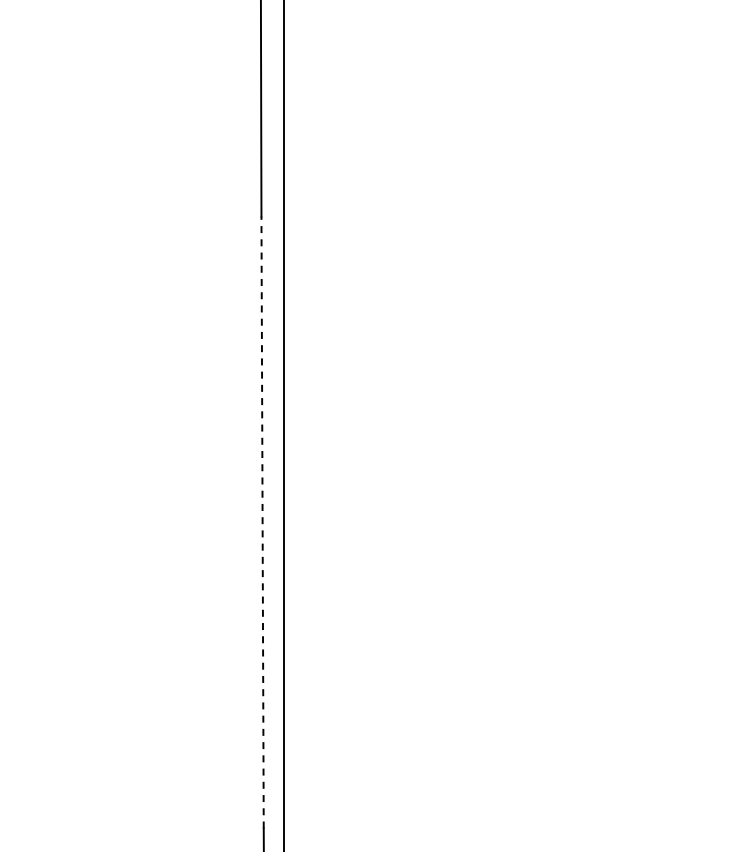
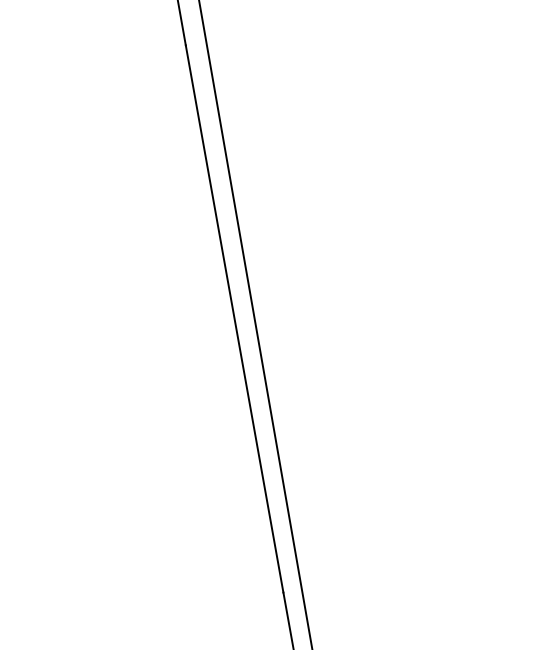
line: (262, 522) -> (234, 318), dashed -> solid

